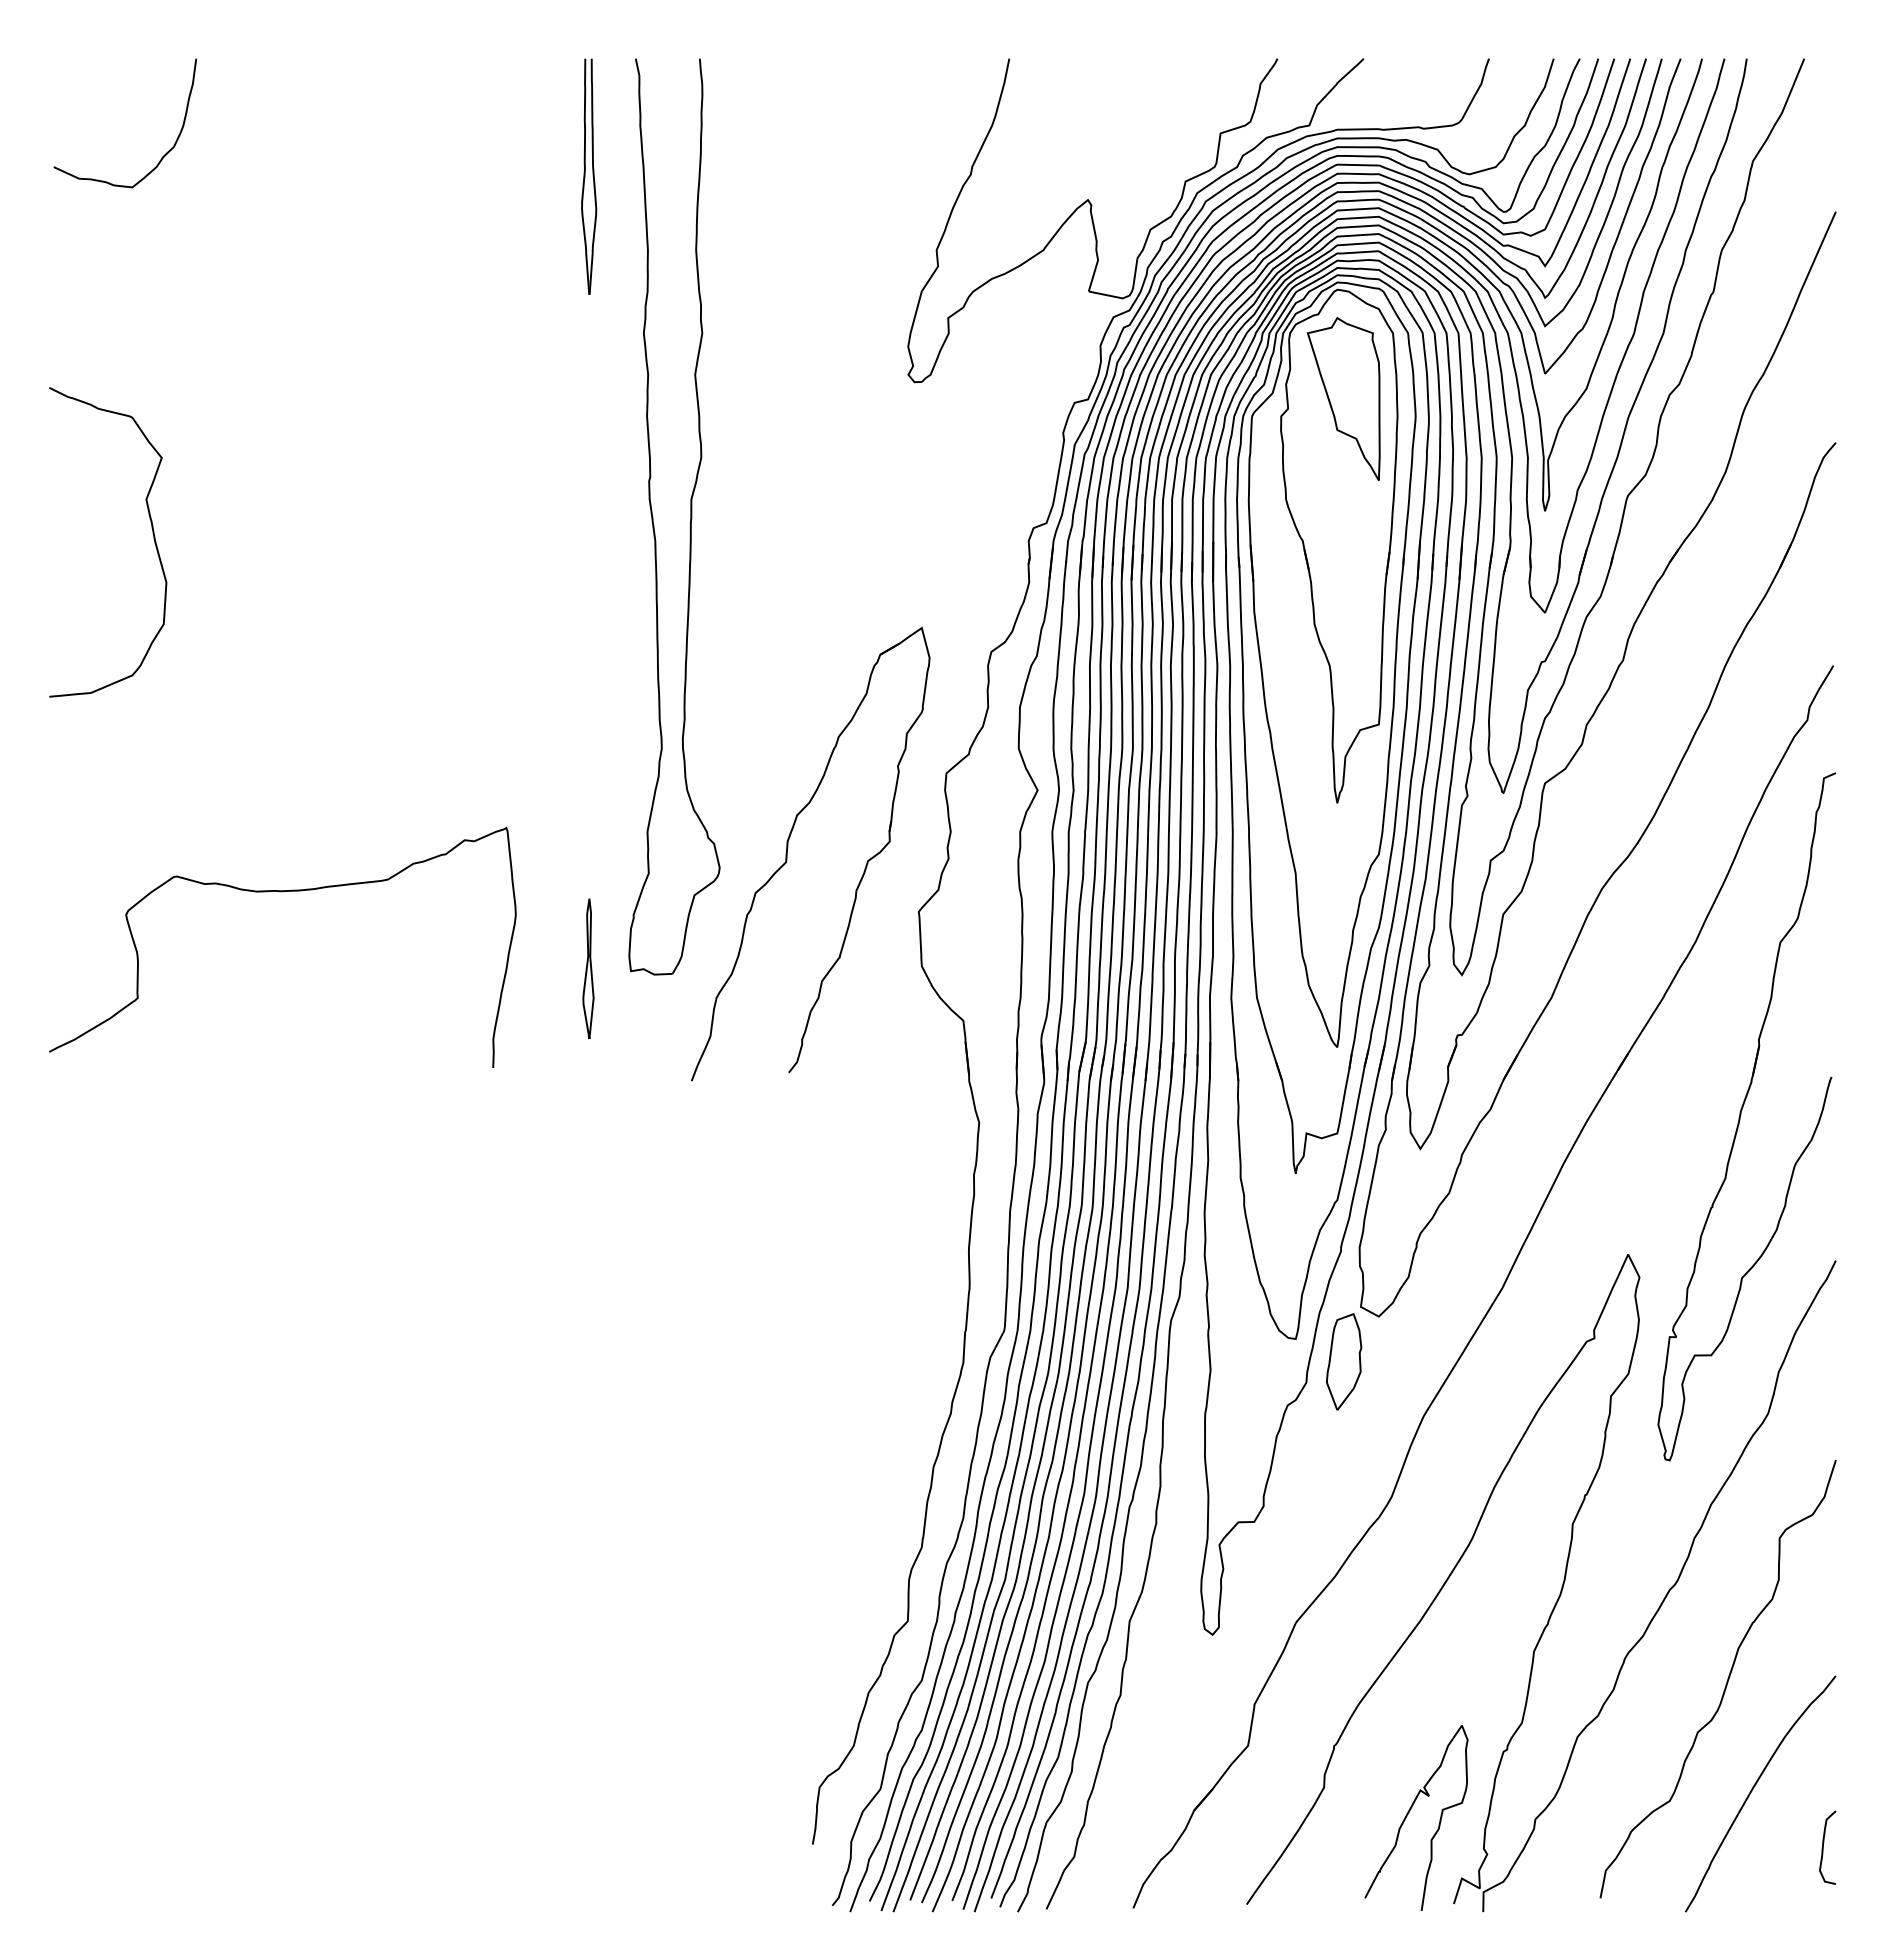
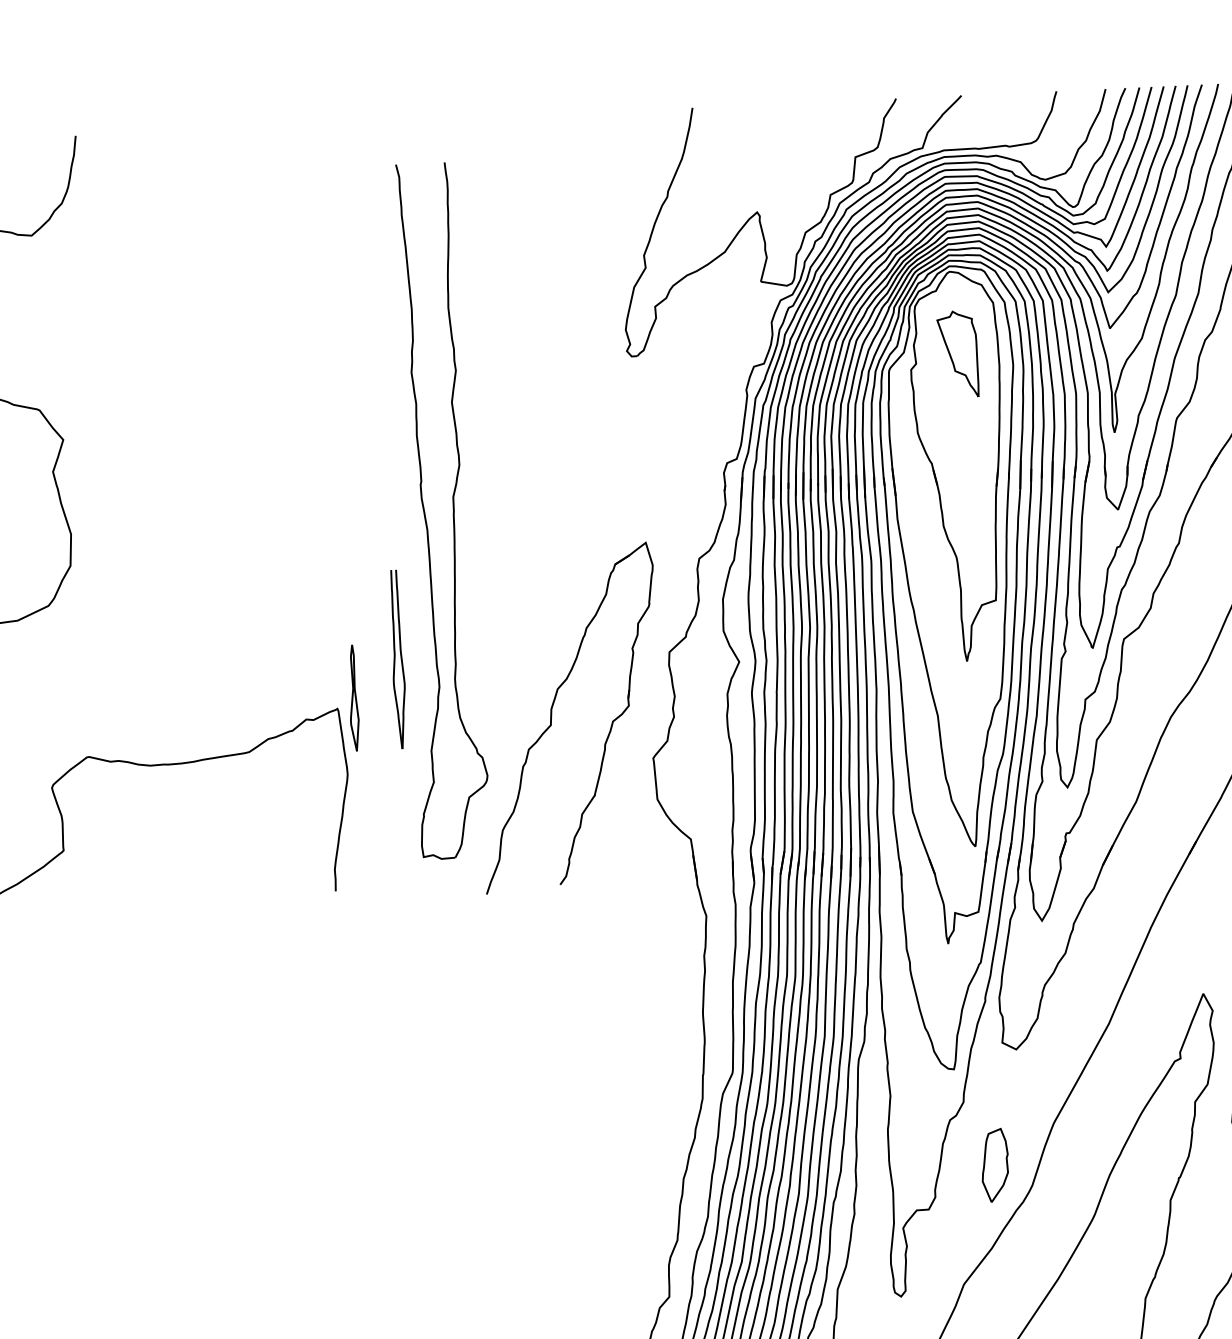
part: (589, 176) -> (398, 659), moved
part: (1343, 398) -> (957, 354), size x0.7
part: (690, 516) -> (453, 510), moved
part: (588, 968) -> (353, 697), moved
part: (1344, 1361) -> (995, 1165), moved

